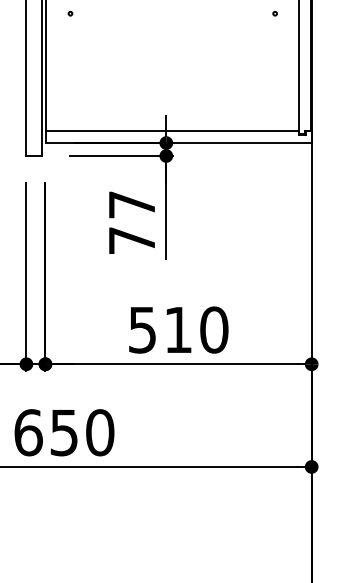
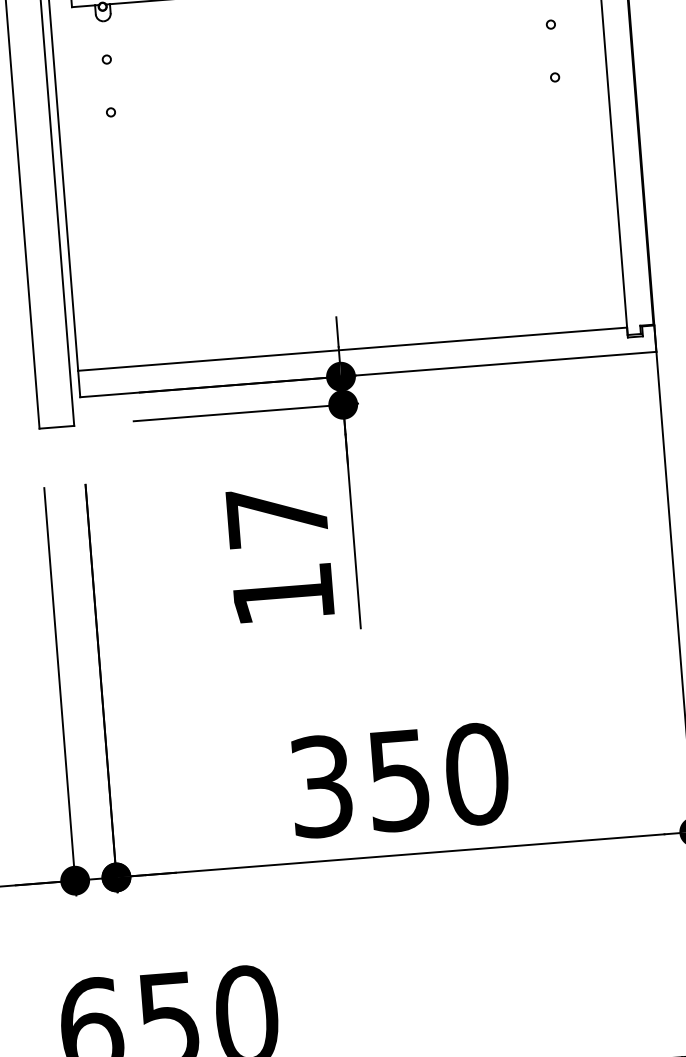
text: (131, 240) -> (282, 594), 77 -> 17
text: (160, 329) -> (360, 782), 510 -> 350

